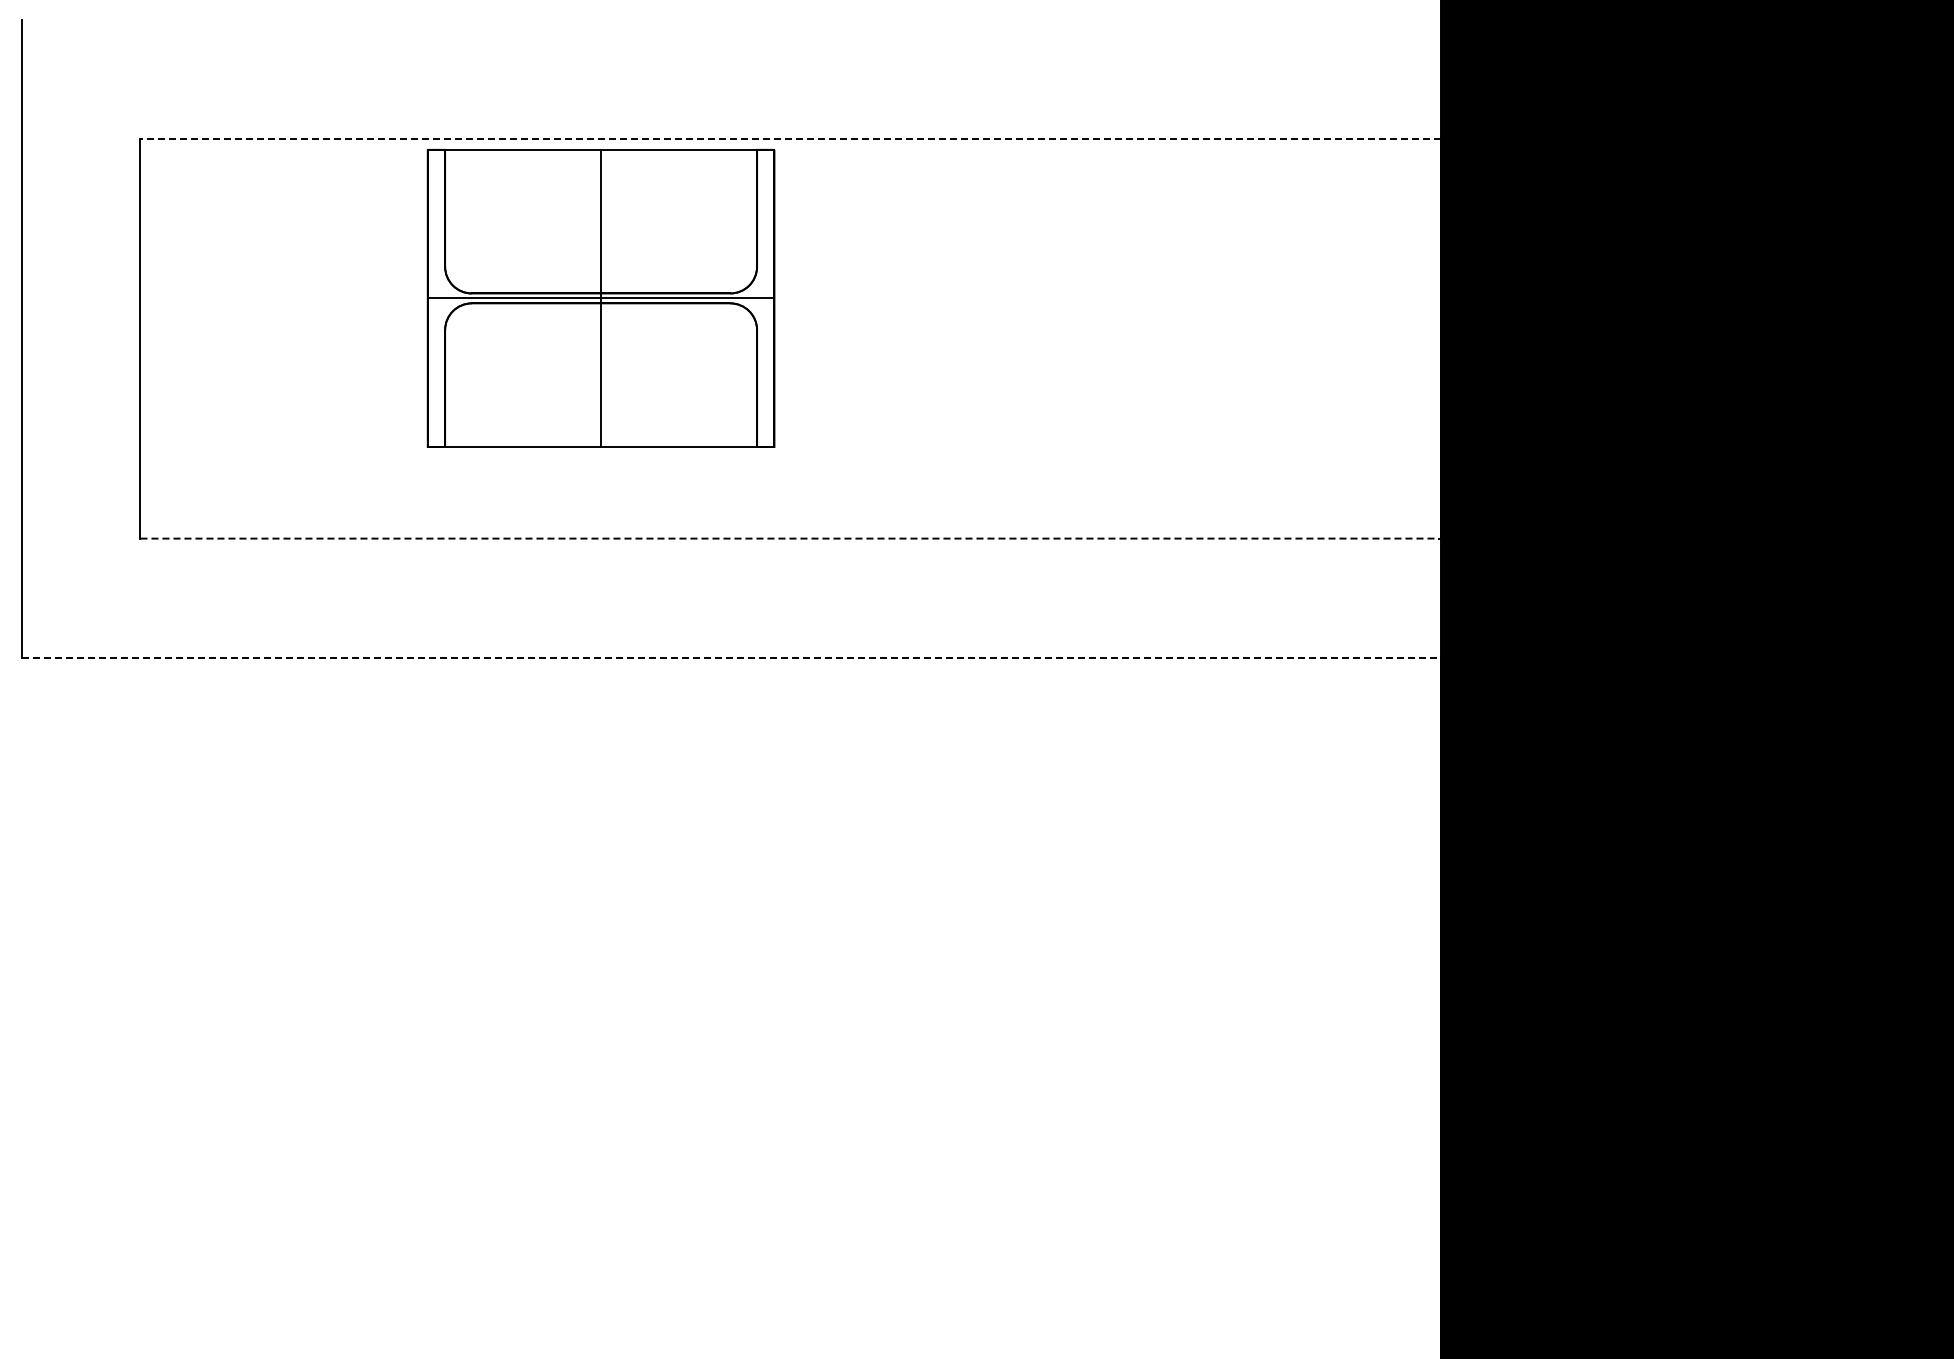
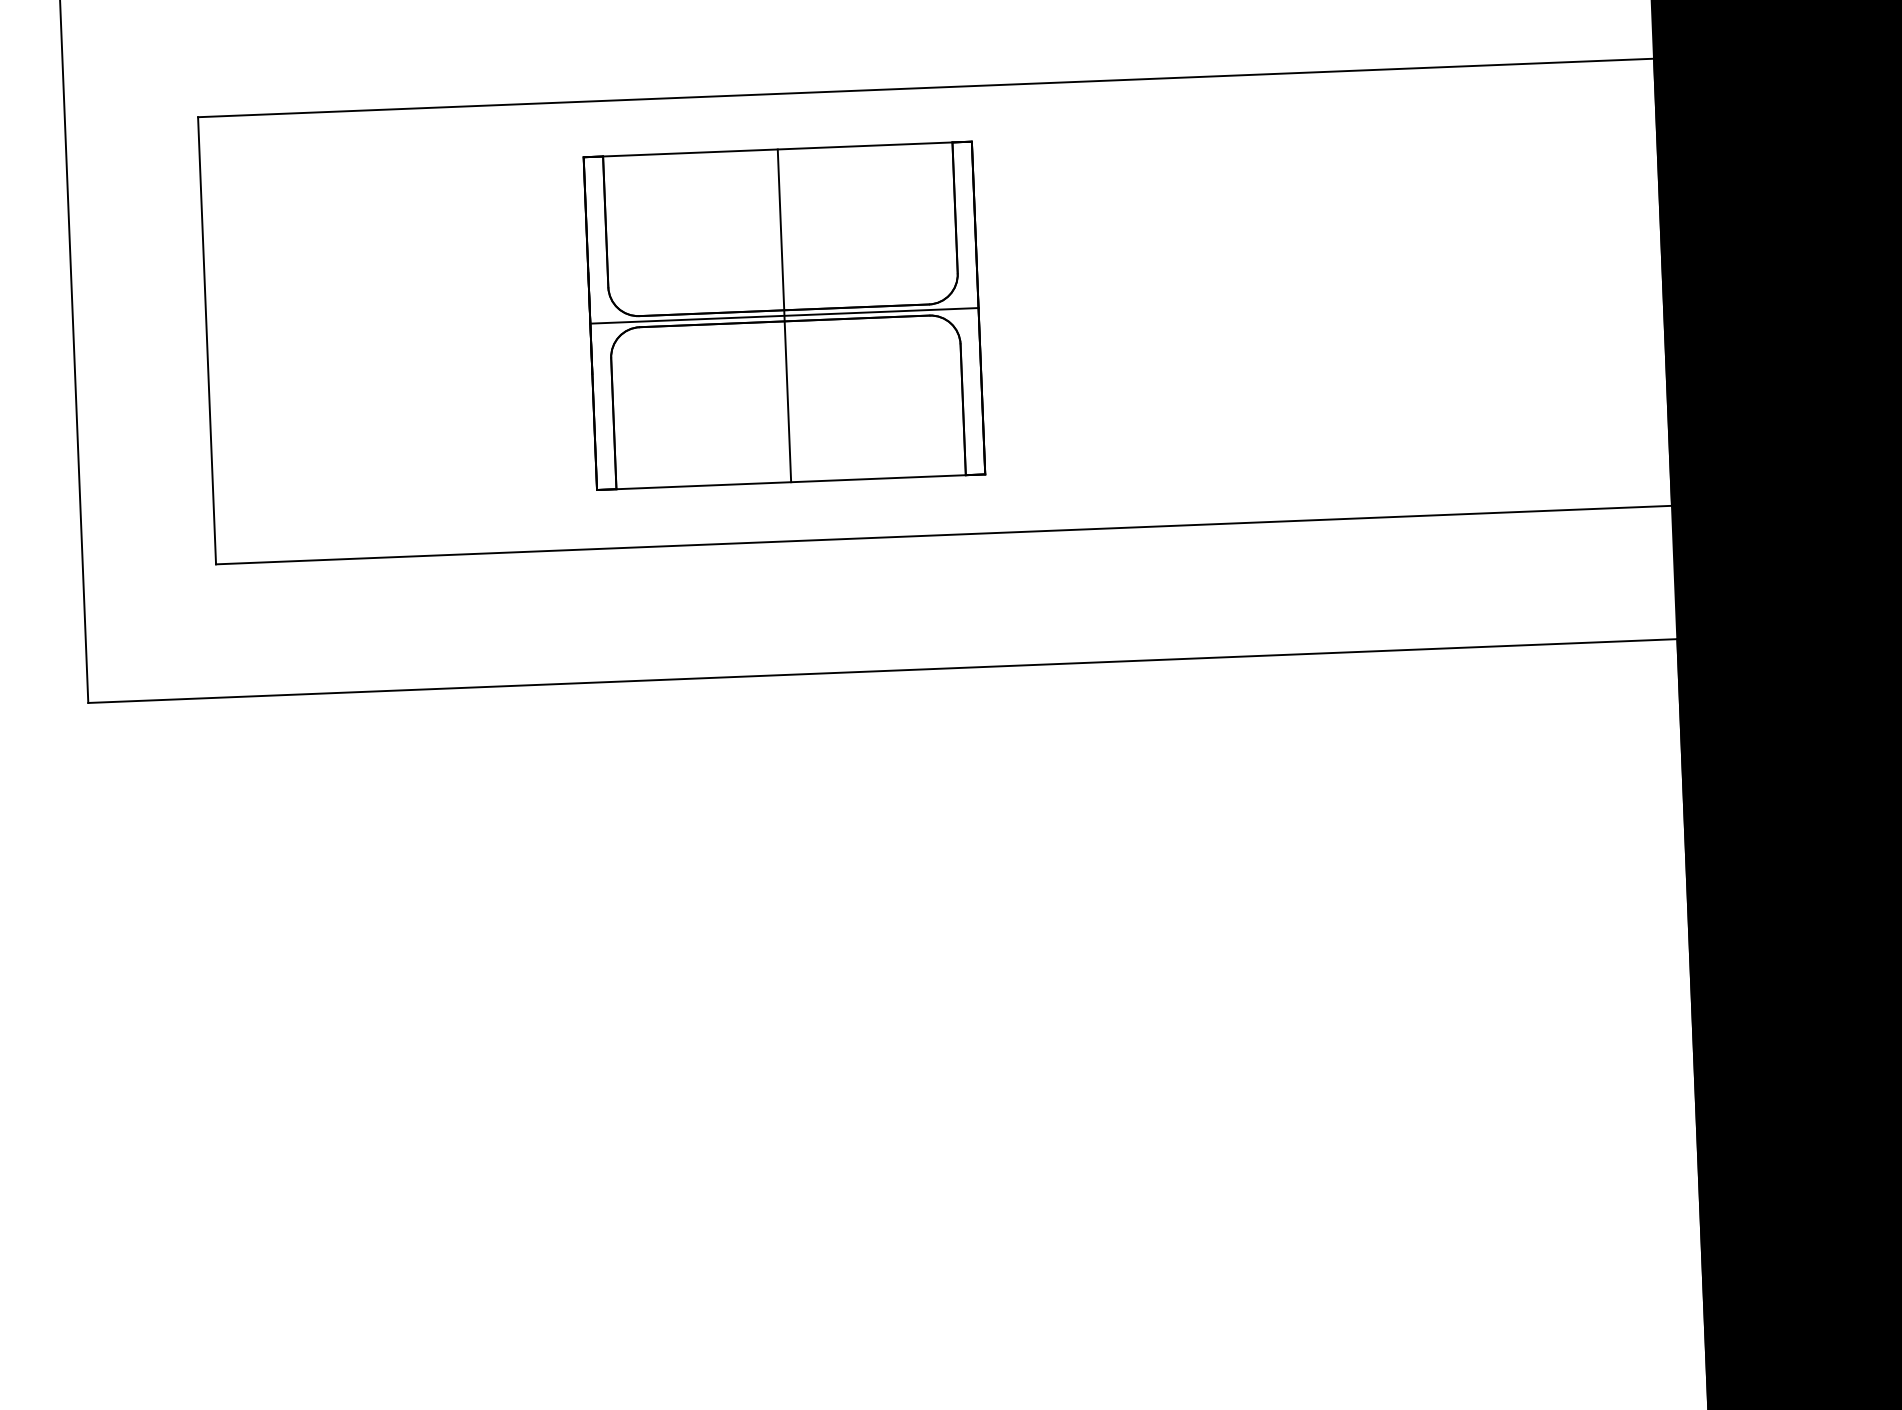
line: (789, 139) -> (924, 88), dashed -> solid
part: (600, 298) -> (783, 315), moved
line: (790, 538) -> (944, 534), dashed -> solid
line: (731, 657) -> (883, 670), dashed -> solid

